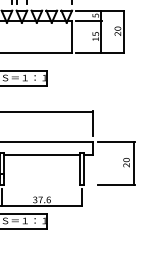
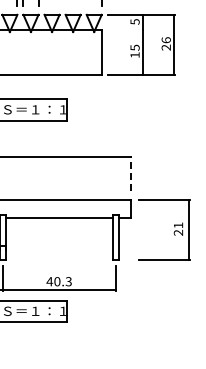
line: (88, 21) -> (125, 29), removed
text: (117, 28) -> (165, 40), 20 -> 26
line: (93, 123) -> (131, 173), solid -> dashed
text: (126, 160) -> (178, 225), 20 -> 21
text: (41, 199) -> (58, 281), 37.6 -> 40.3

